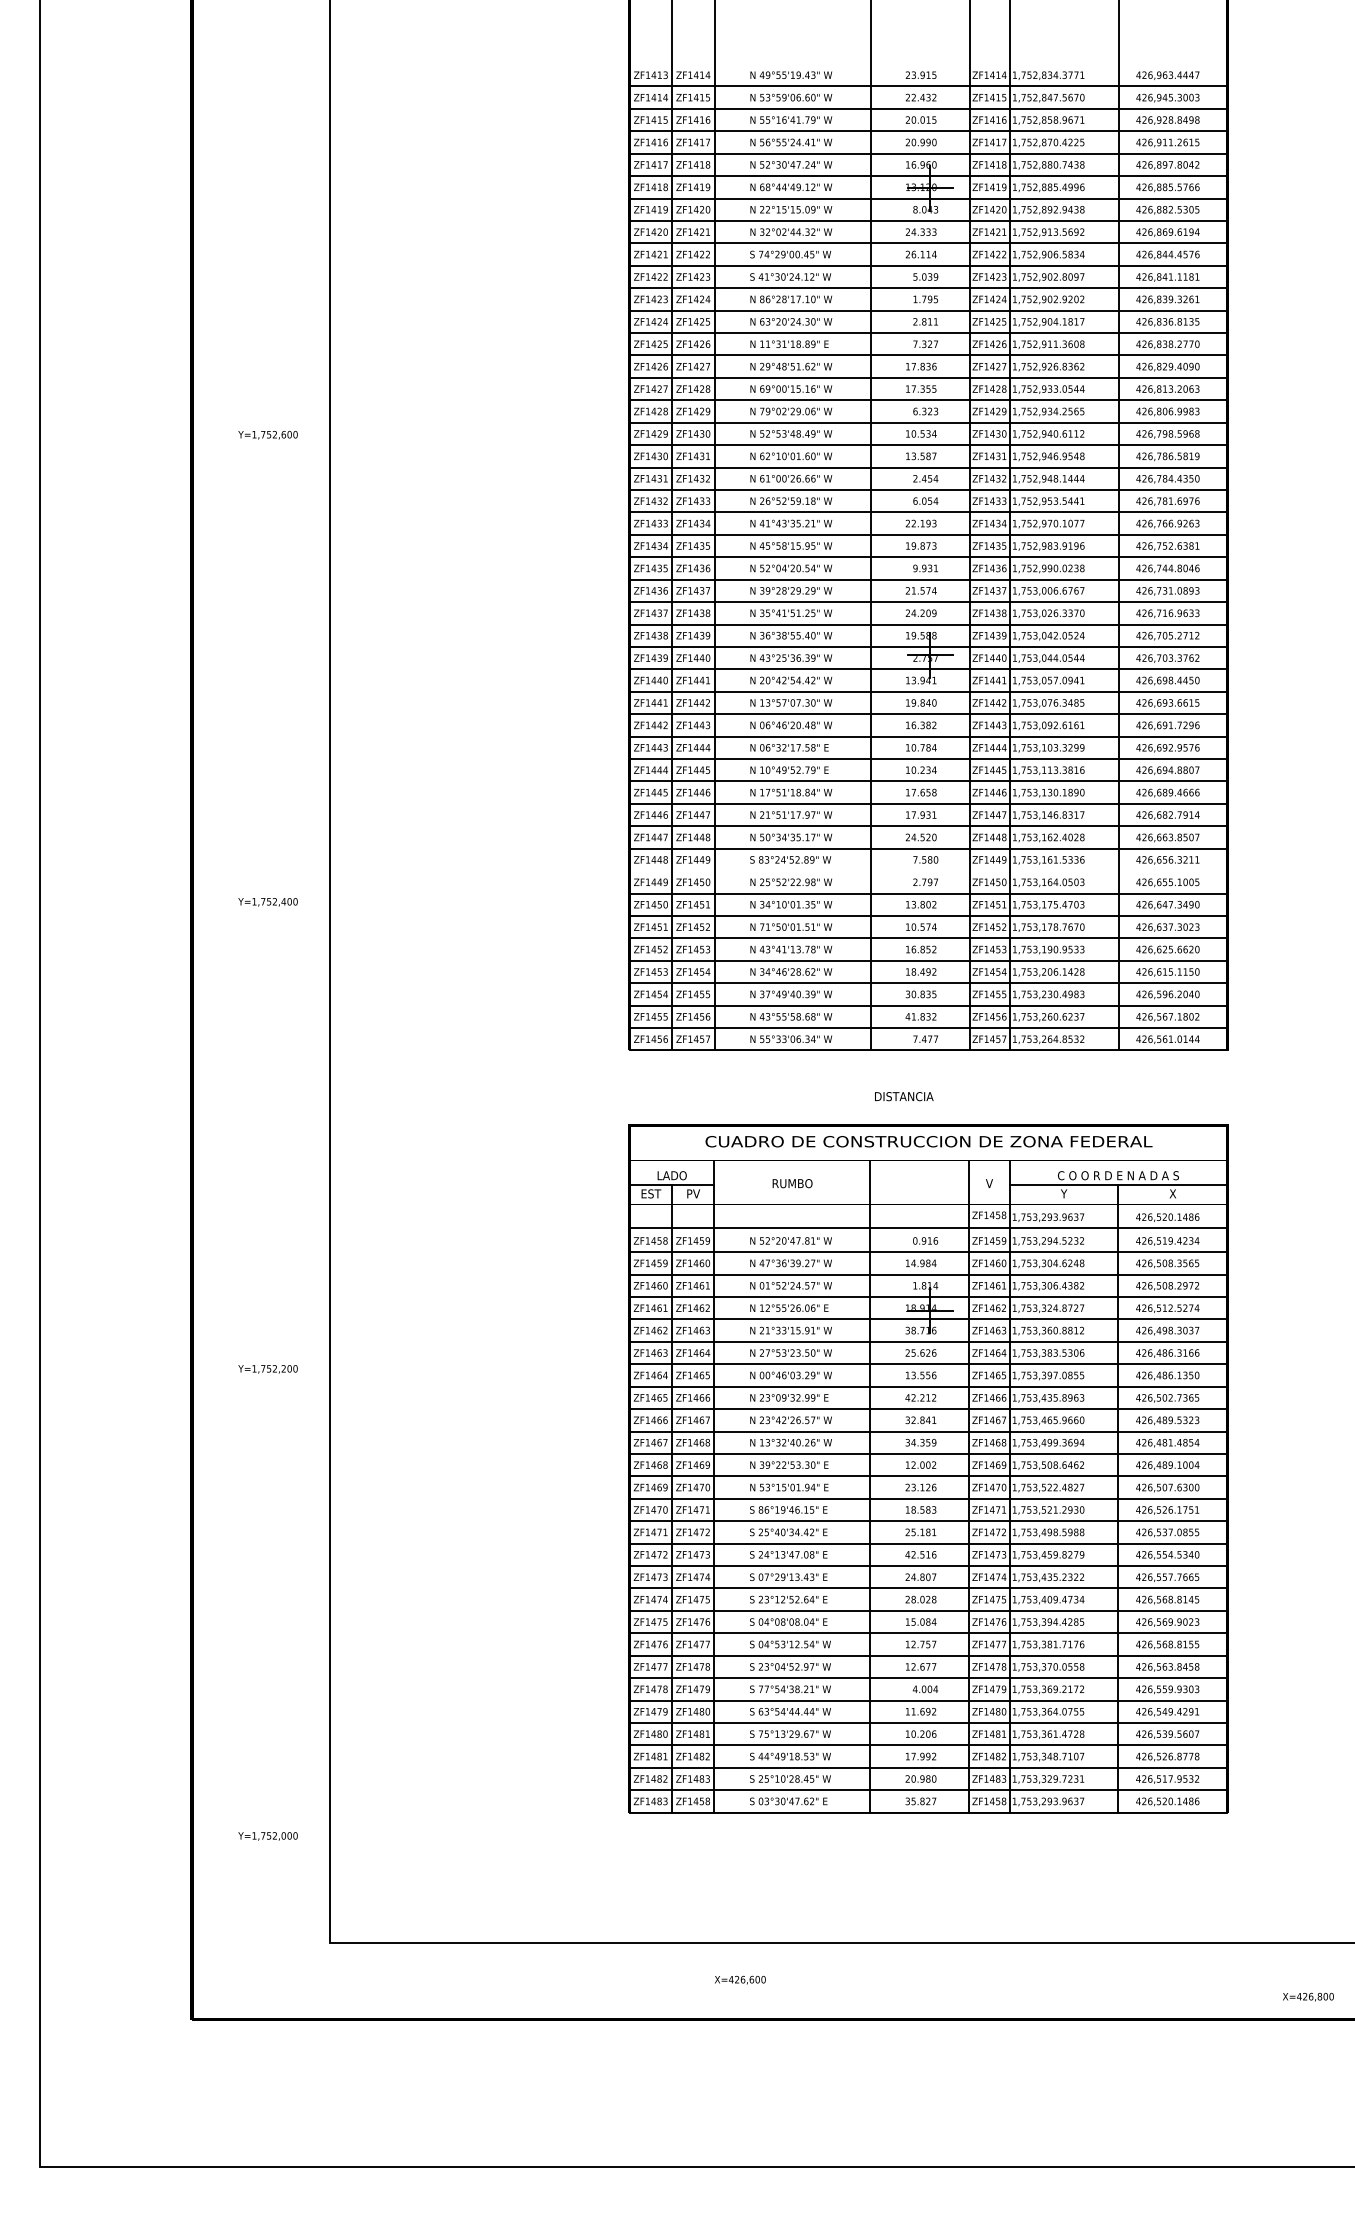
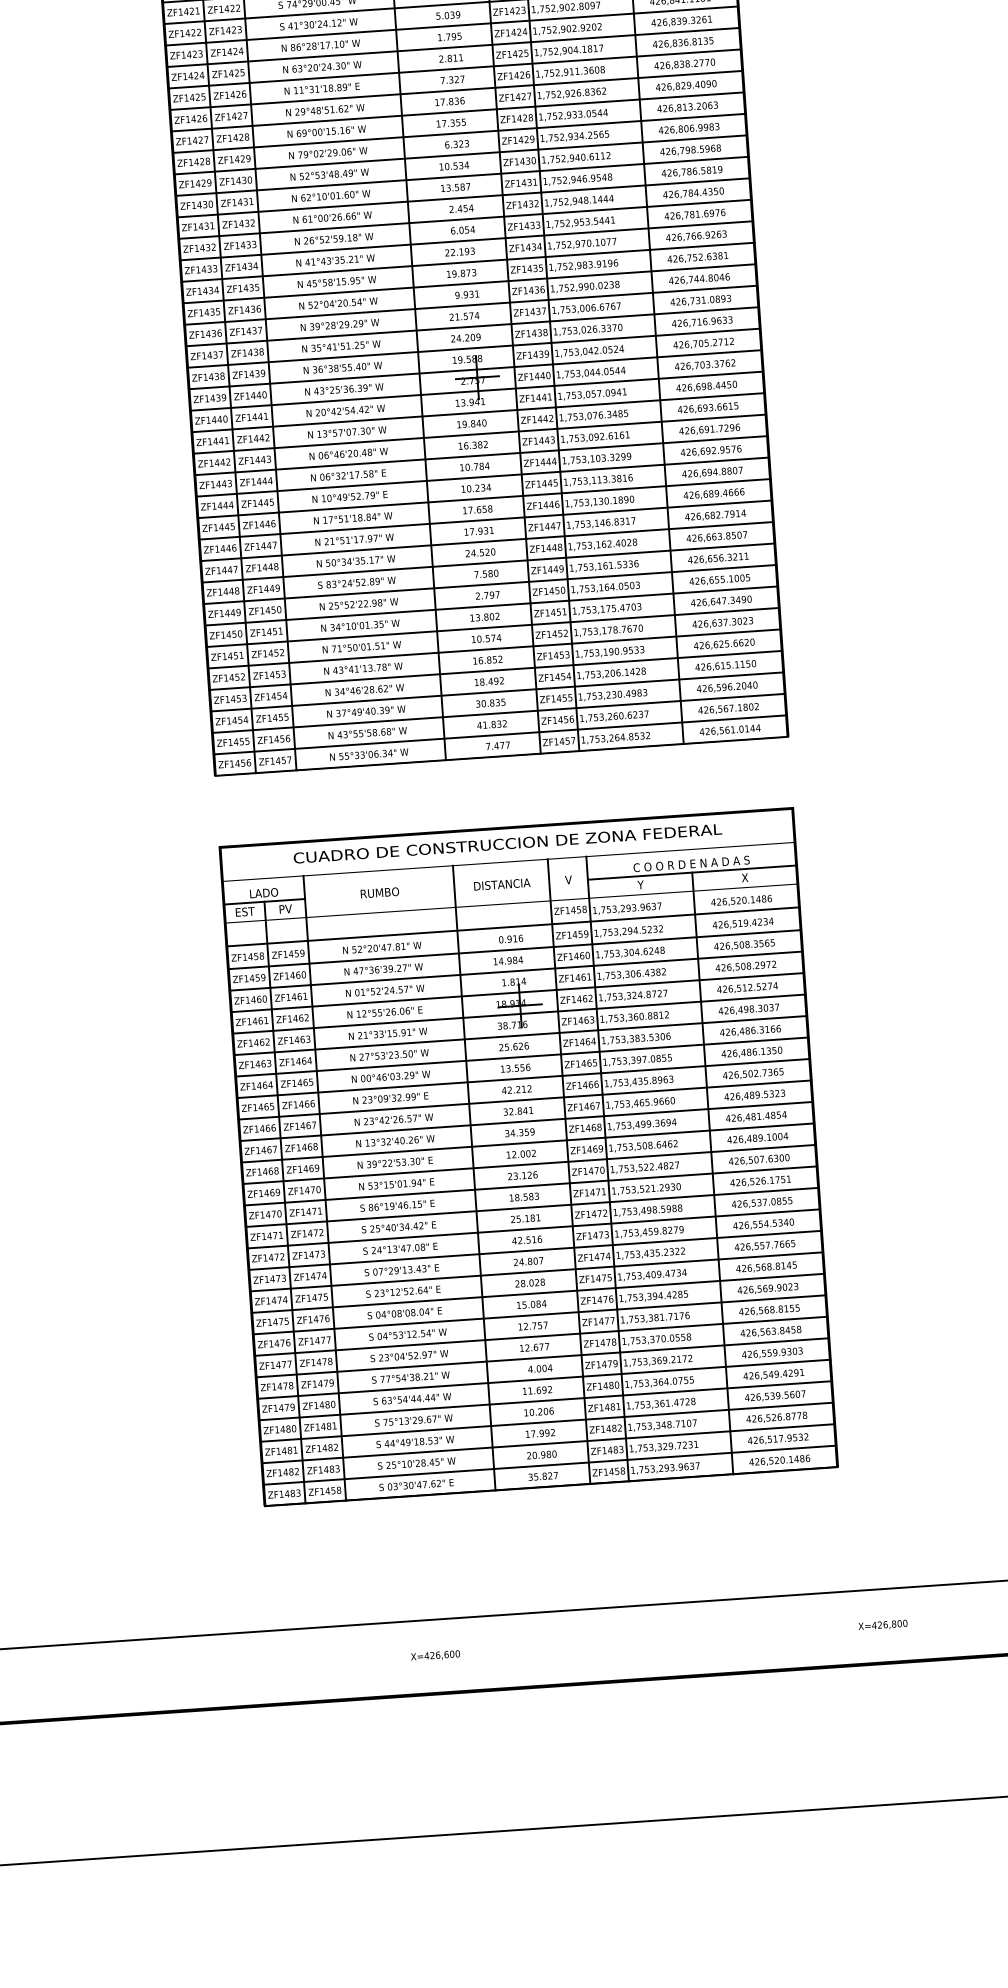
line: (928, 871) -> (489, 584), added
text: (904, 1096) -> (502, 884), moved
text: (740, 1979) -> (435, 1655), moved
text: (1308, 1996) -> (883, 1624), moved

